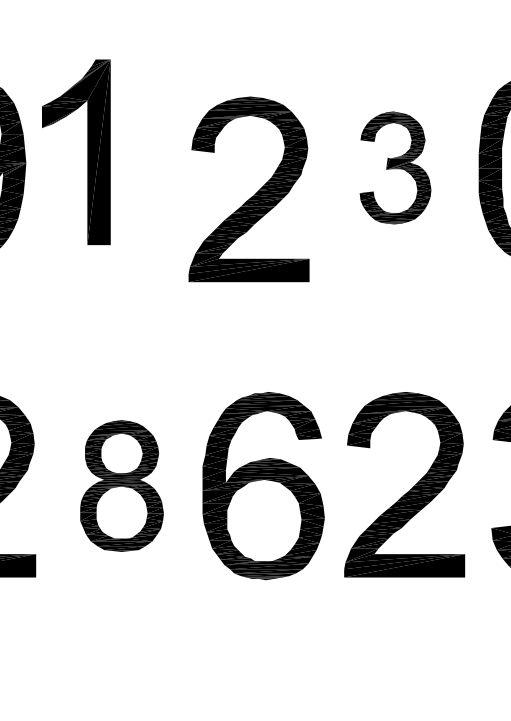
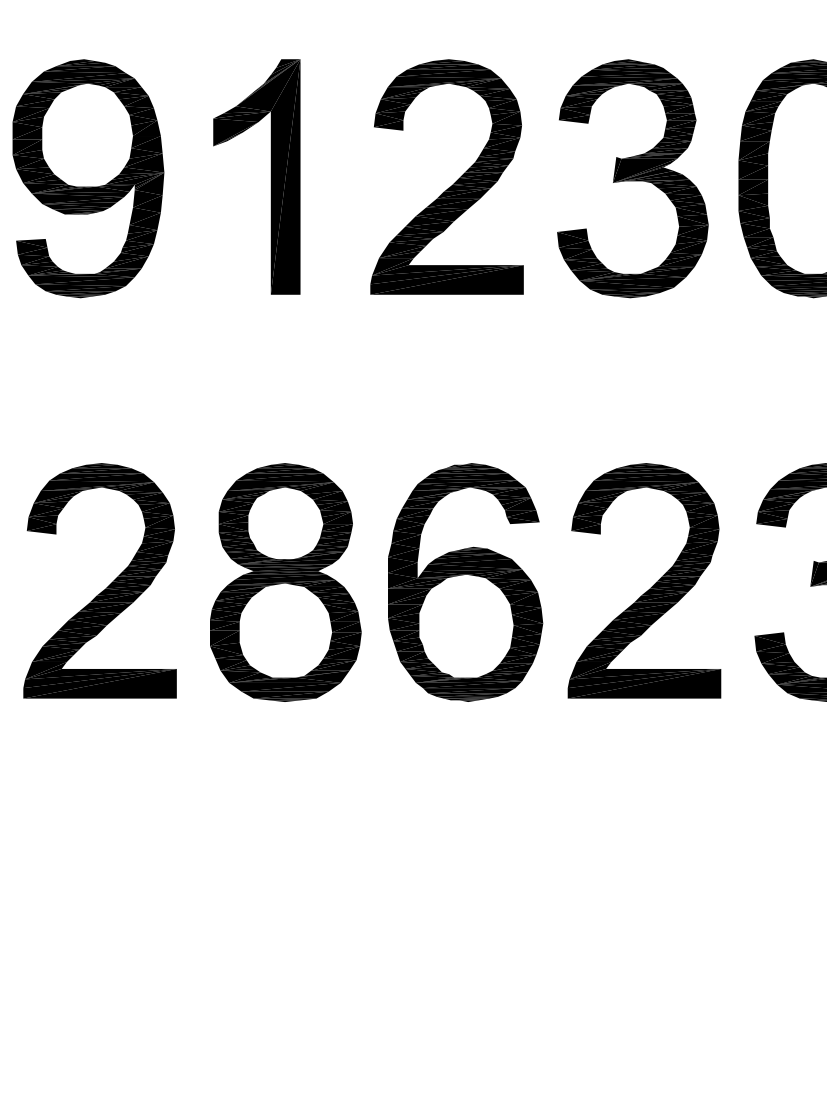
part: (87, 151) -> (270, 176), moved
part: (395, 167) -> (632, 178), size x1.67
part: (254, 194) -> (453, 183), moved
part: (121, 486) -> (285, 582), size x1.43

